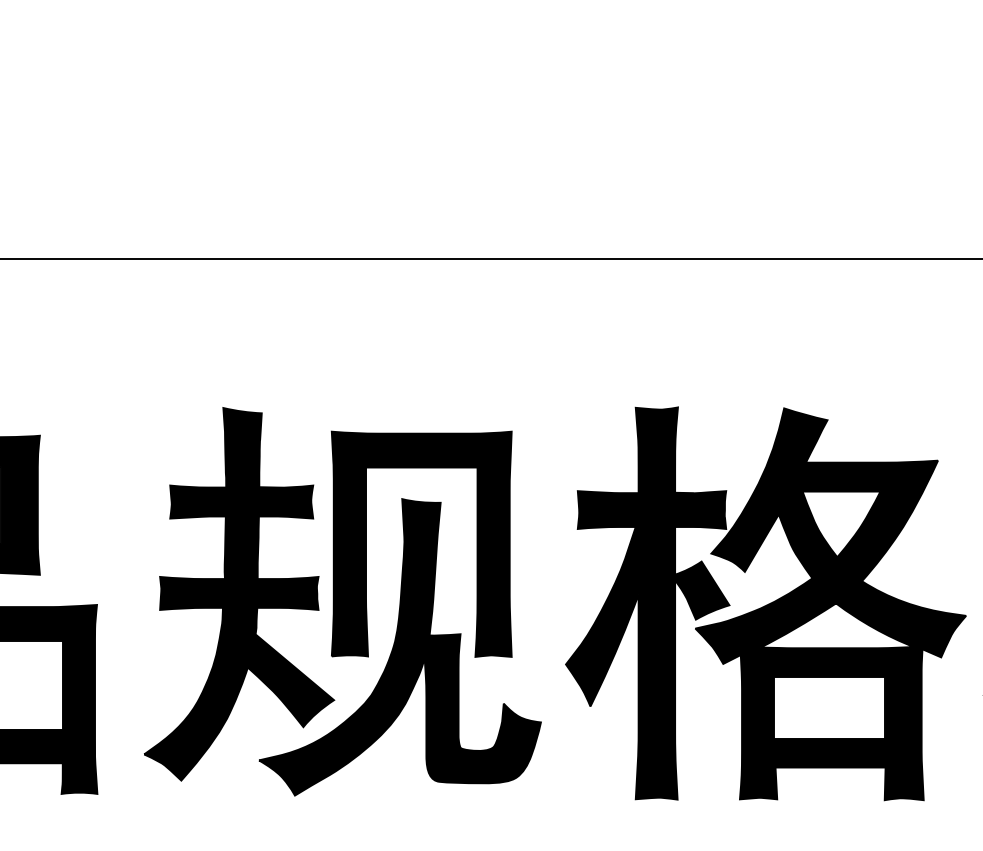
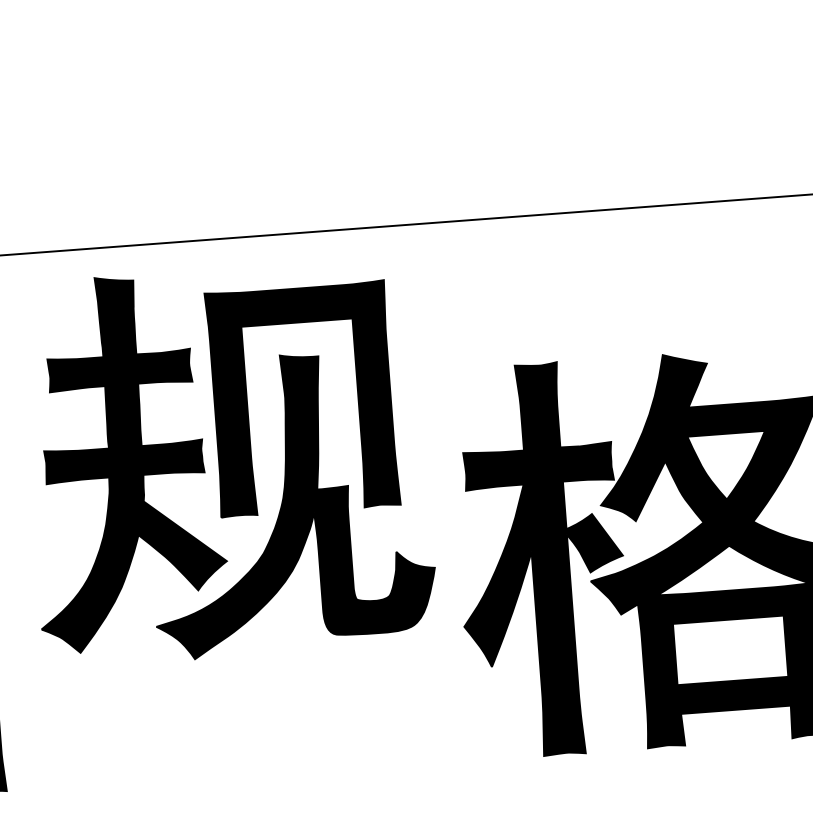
part: (342, 601) -> (227, 462), moved

